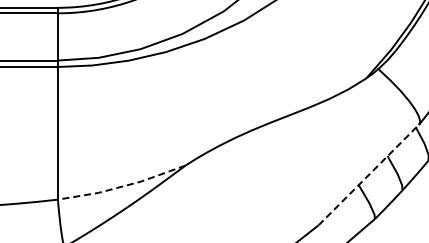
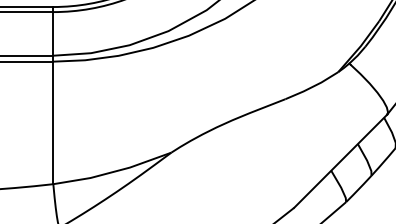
line: (369, 174) -> (341, 160), dashed -> solid
line: (122, 186) -> (113, 172), dashed -> solid

